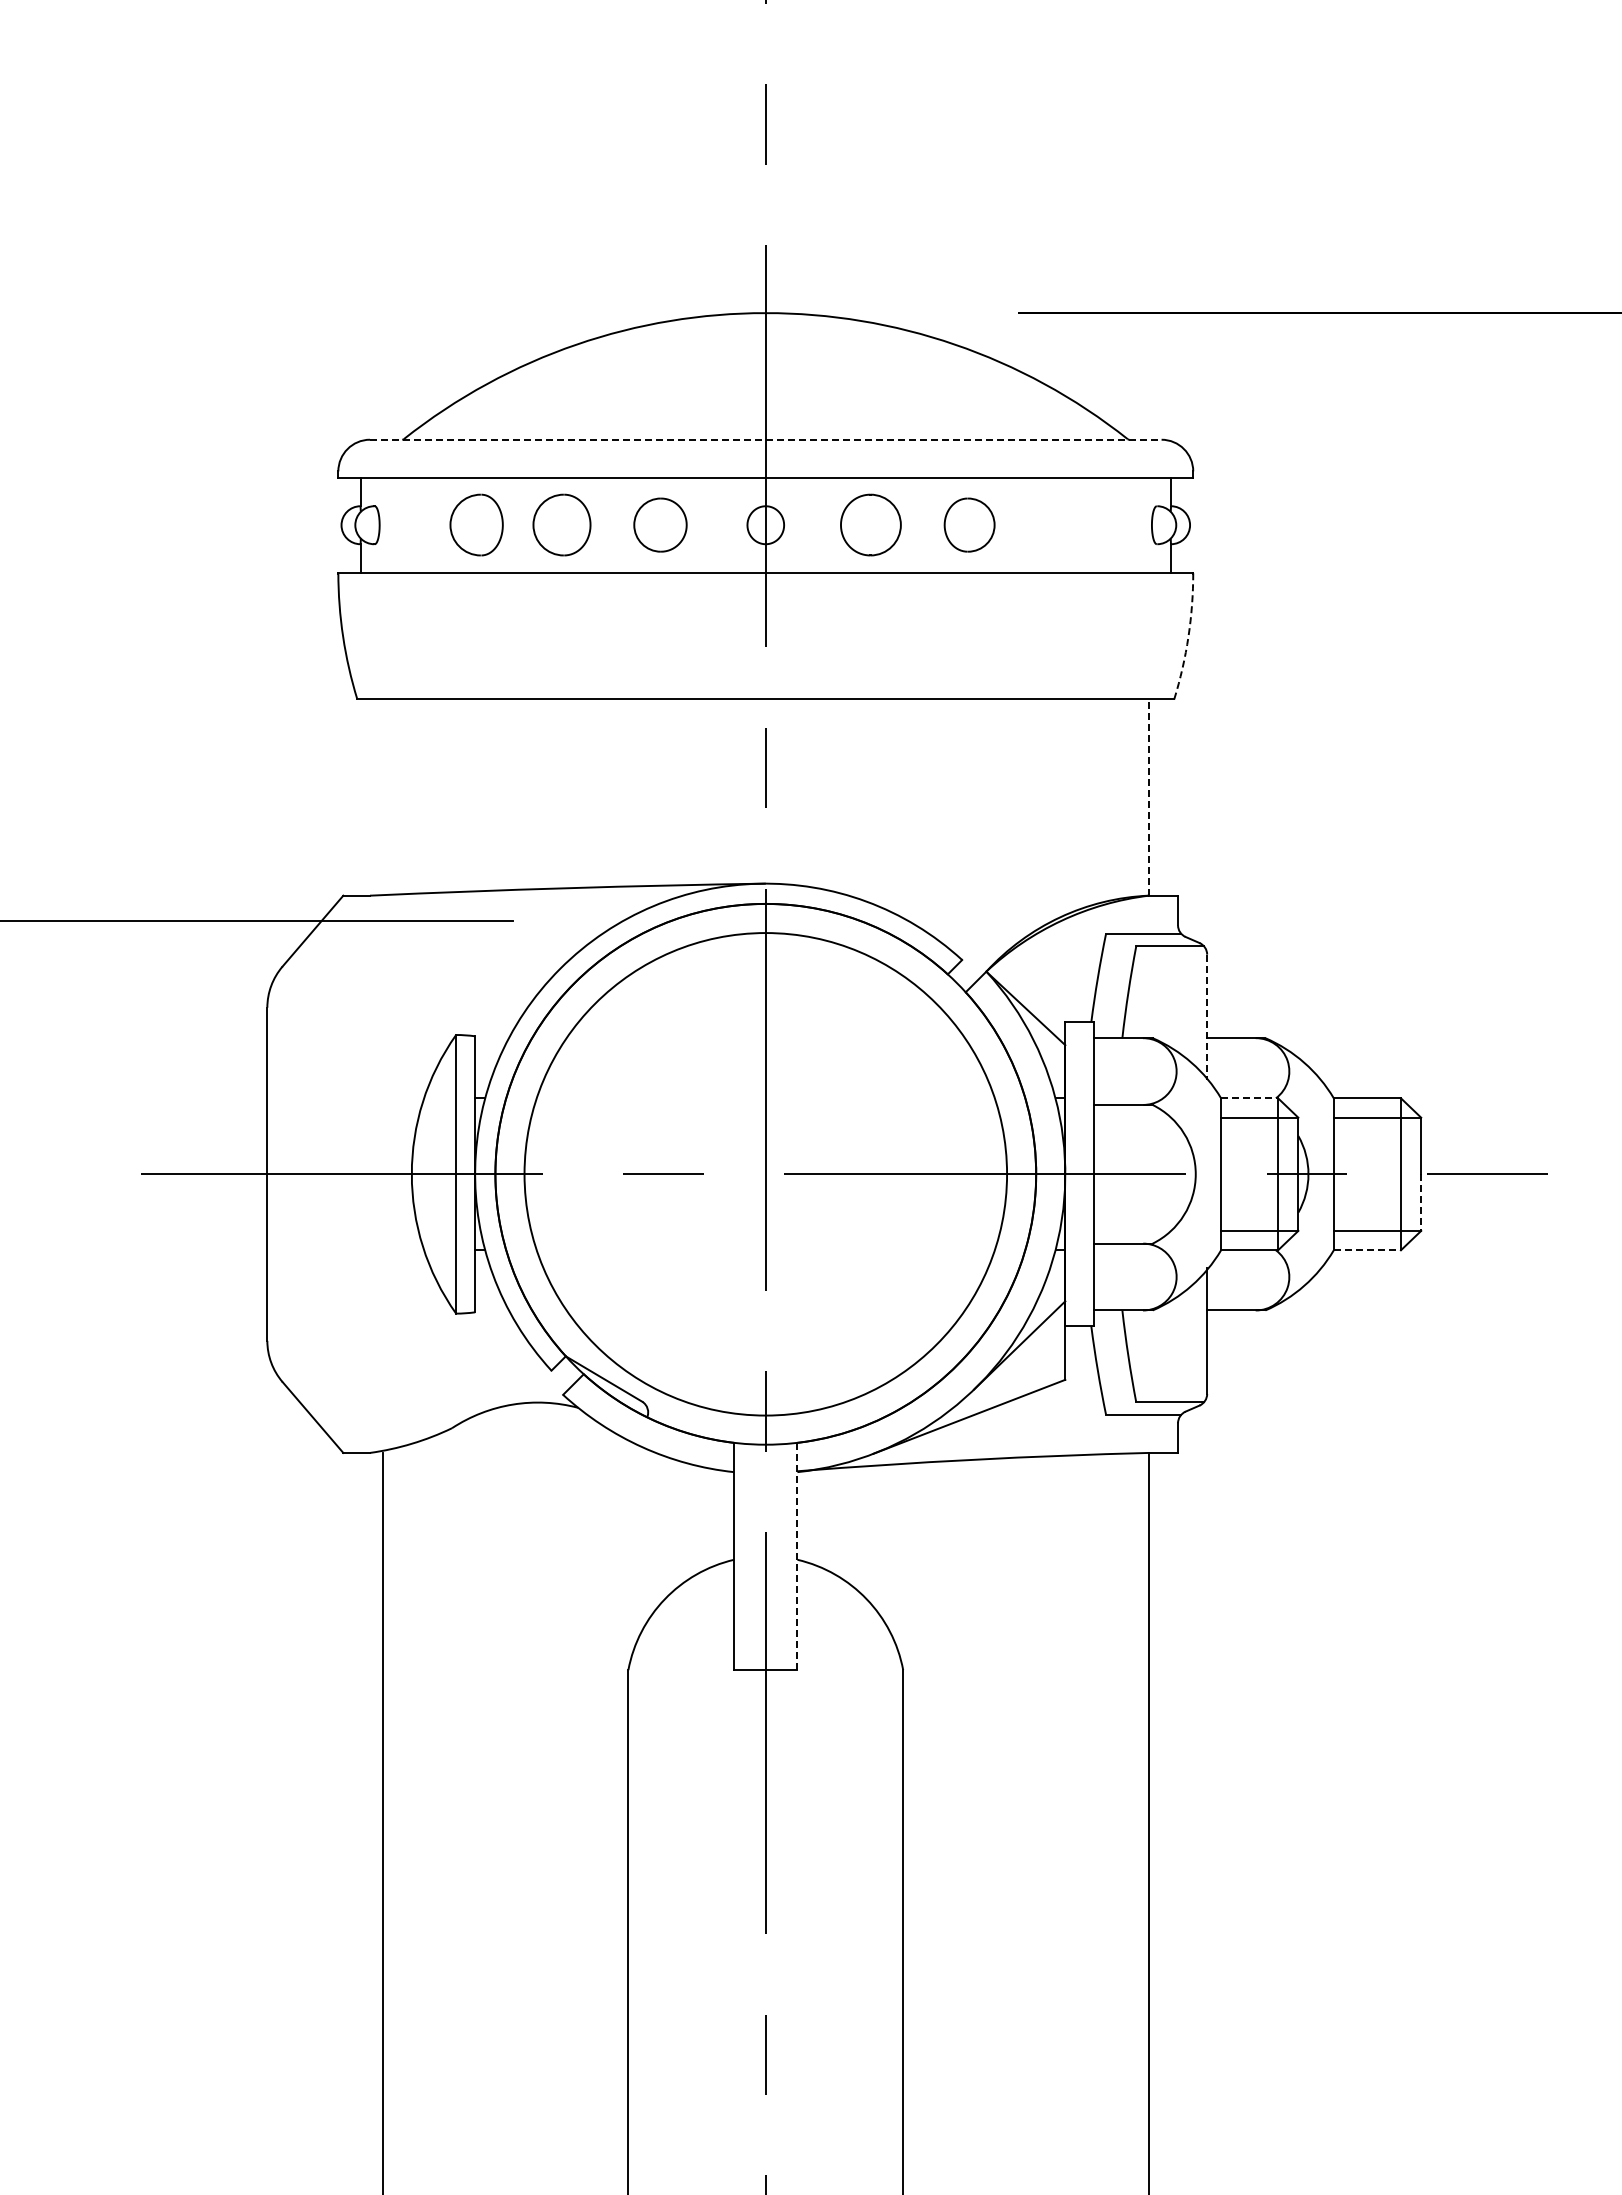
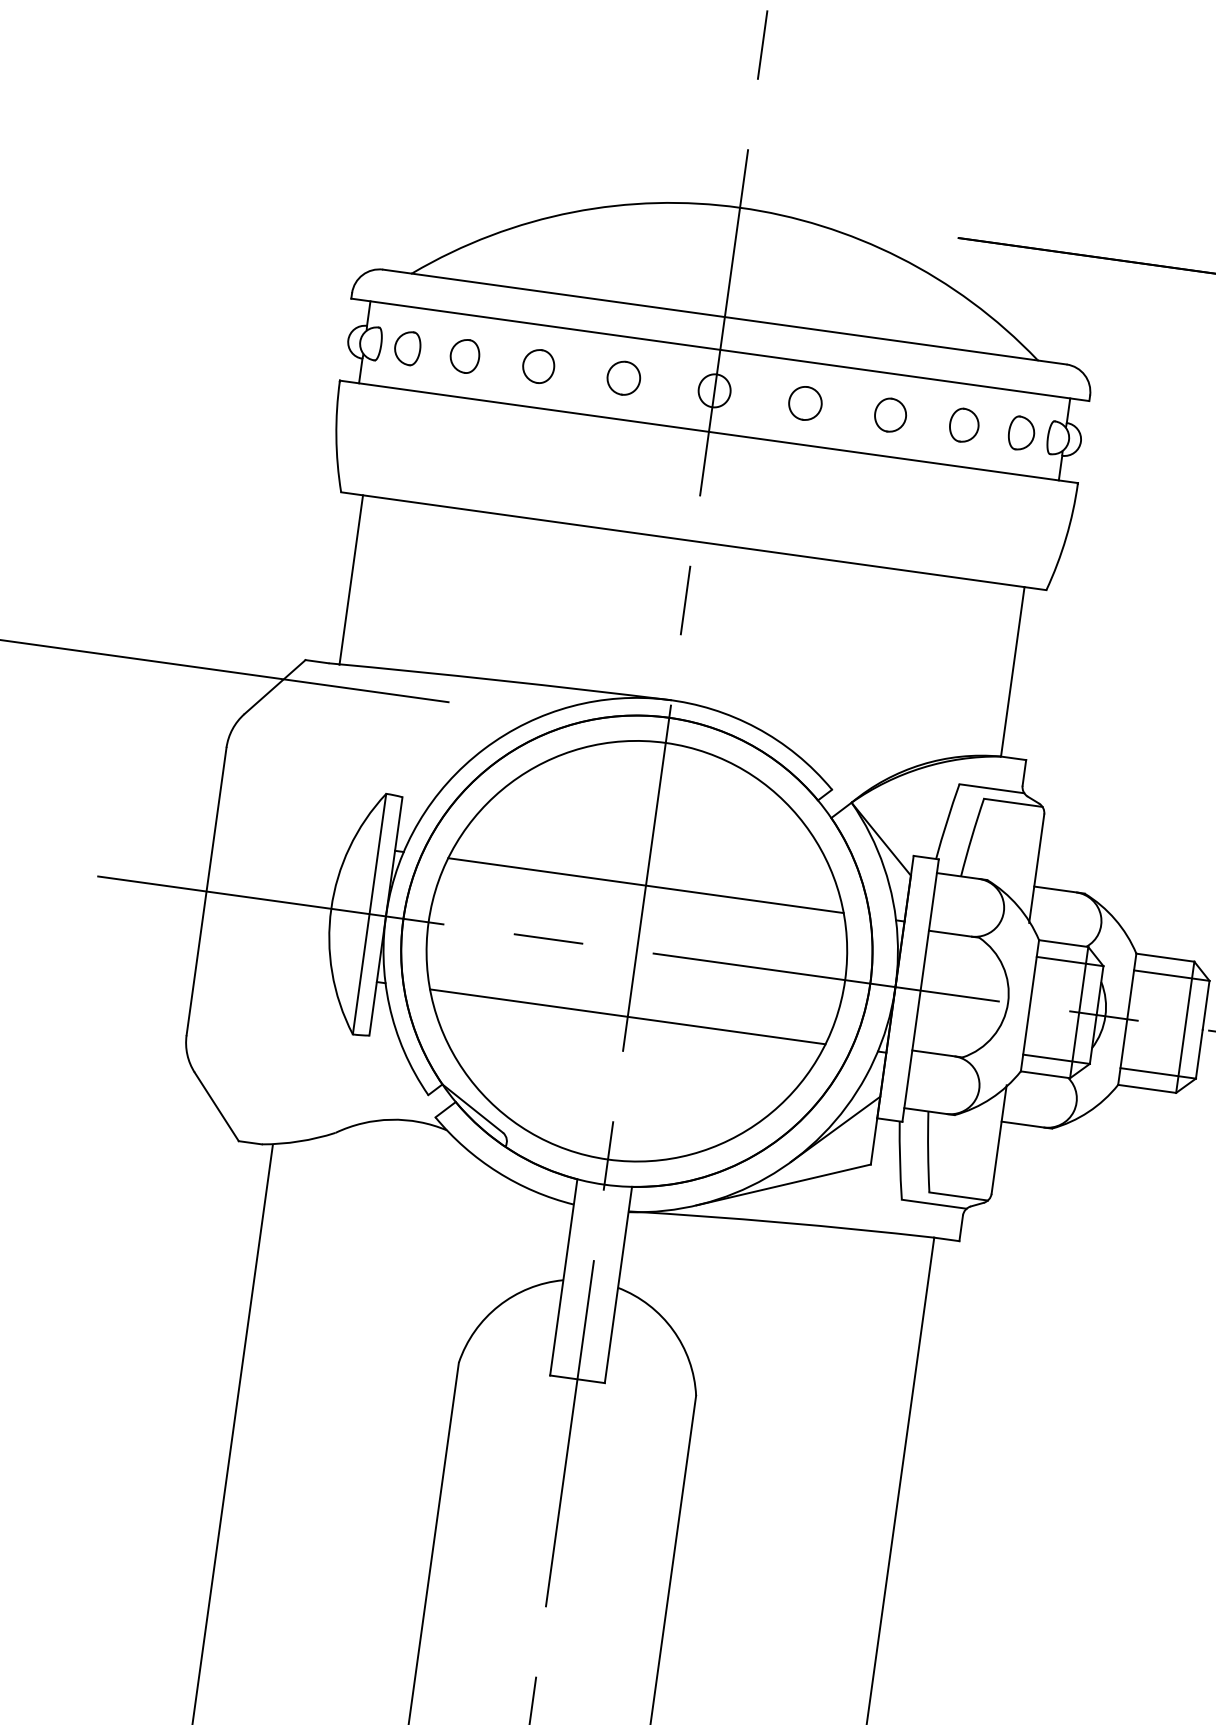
line: (765, 439) -> (724, 316), dashed -> solid
part: (410, 525) -> (407, 348), added
part: (476, 525) -> (464, 356), size x0.62
part: (561, 525) -> (538, 366), size x0.62
part: (660, 525) -> (623, 378), size x0.71
part: (870, 525) -> (805, 403), size x0.62
part: (969, 525) -> (890, 415), size x0.71
part: (1054, 525) -> (963, 425), added
part: (1121, 525) -> (1021, 433), added
arc: (1188, 636) -> (1066, 537), dashed -> solid
line: (382, 797) -> (351, 580), added
line: (1148, 797) -> (1012, 671), dashed -> solid
line: (1207, 1017) -> (1037, 868), dashed -> solid
line: (765, 1098) -> (645, 885), added
line: (1249, 1098) -> (1063, 943), dashed -> solid
line: (1421, 1203) -> (1199, 1054), dashed -> solid
line: (765, 1250) -> (627, 1016), added
line: (1367, 1250) -> (1147, 1089), dashed -> solid
line: (797, 1556) -> (618, 1284), dashed -> solid

